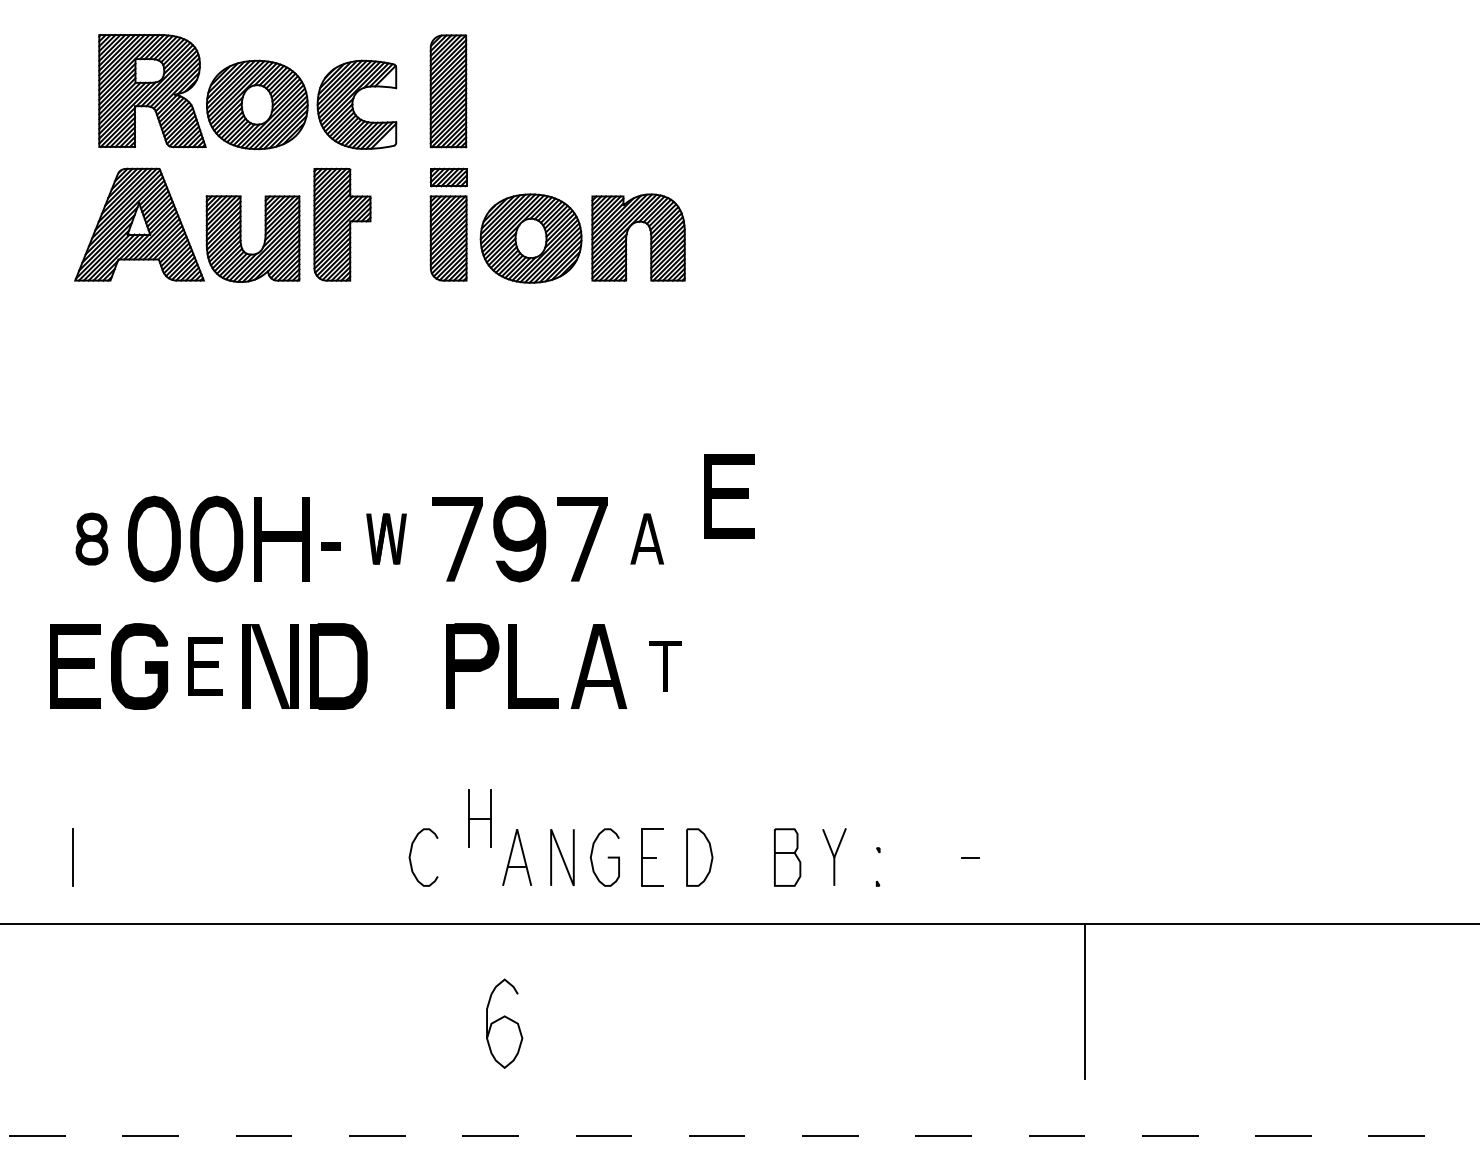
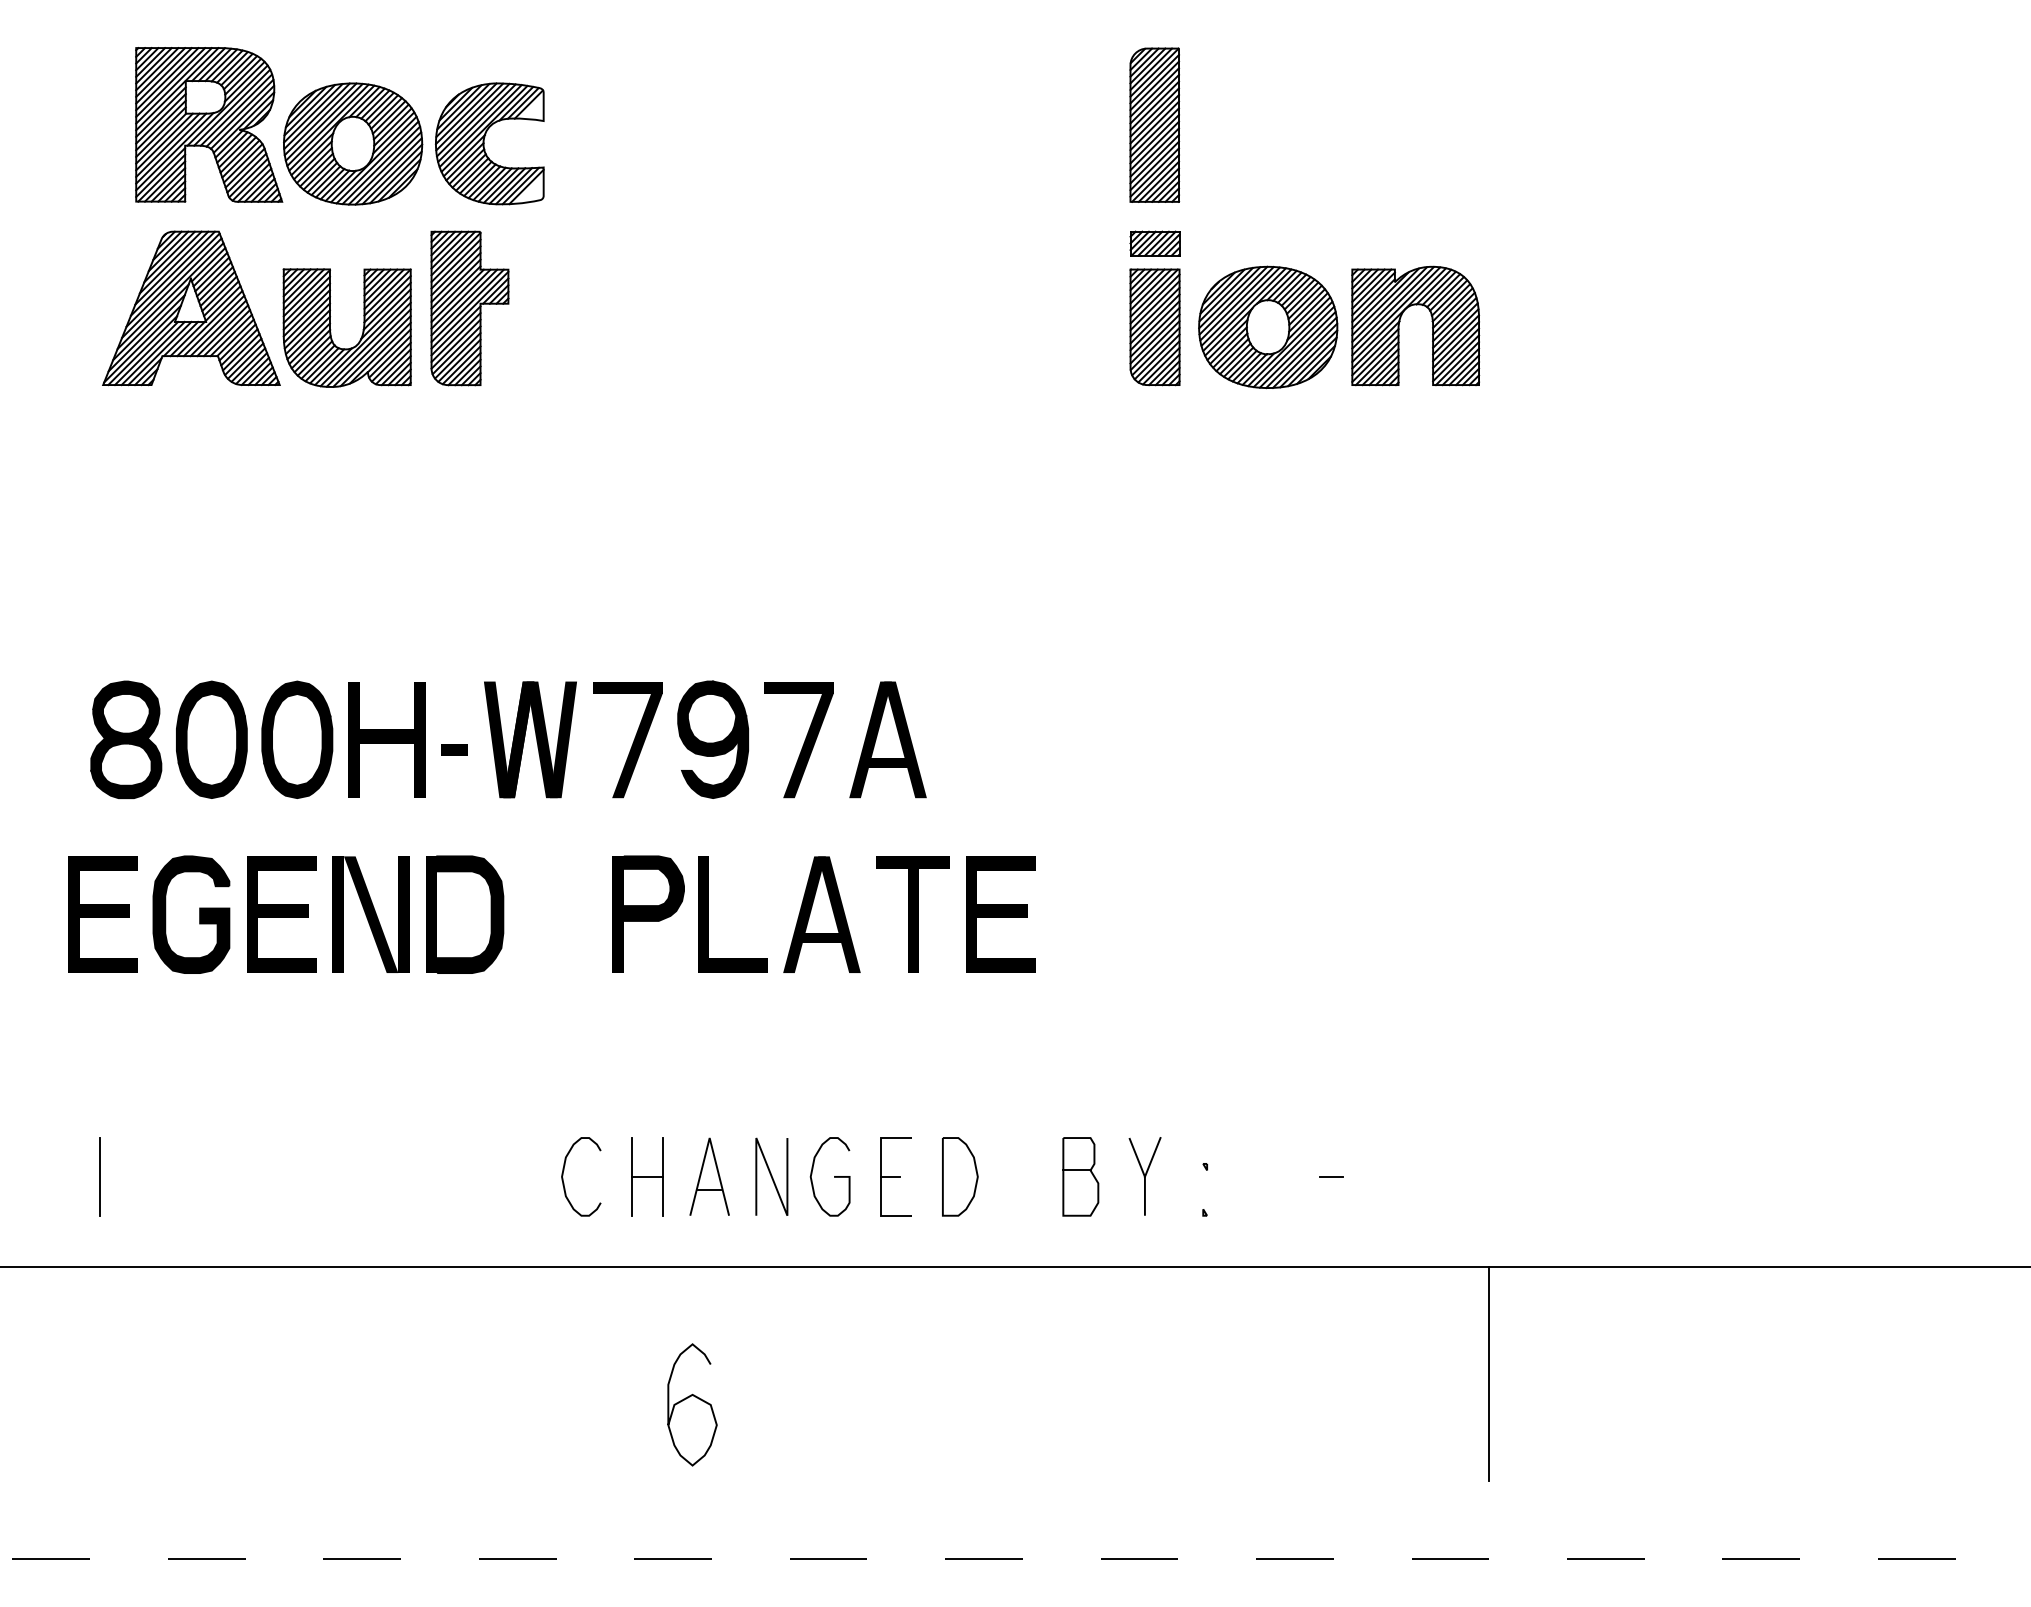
part: (549, 195) -> (1293, 268), moved
part: (729, 496) -> (1001, 914), moved
part: (91, 538) -> (125, 738), size x1.67
part: (386, 538) -> (530, 738), size x1.67
part: (647, 538) -> (888, 738), size x1.67
part: (205, 666) -> (281, 914), size x1.43
part: (665, 666) -> (913, 914), size x1.67
part: (479, 818) -> (647, 1176), moved

